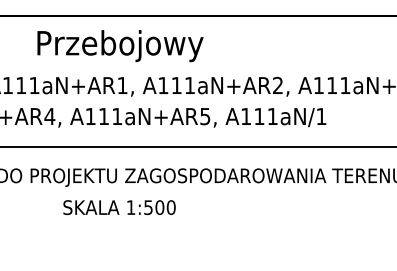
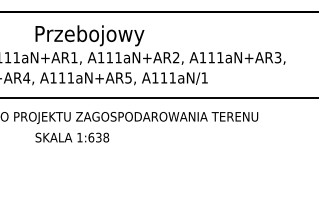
text: (119, 45) -> (89, 35), moved
text: (159, 207) -> (98, 137), 1:500 -> 1:638

